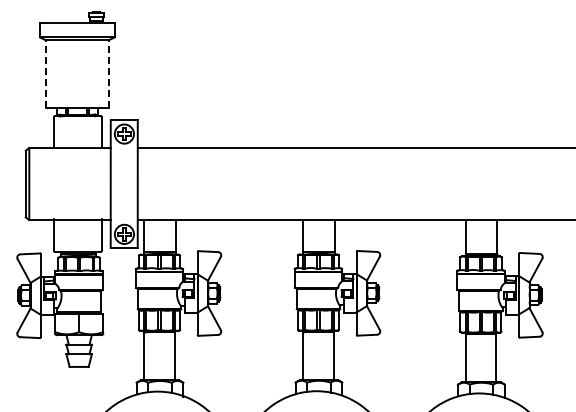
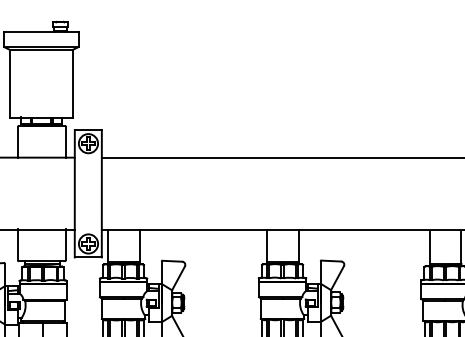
line: (45, 74) -> (9, 84), dashed -> solid
line: (108, 74) -> (72, 84), dashed -> solid

